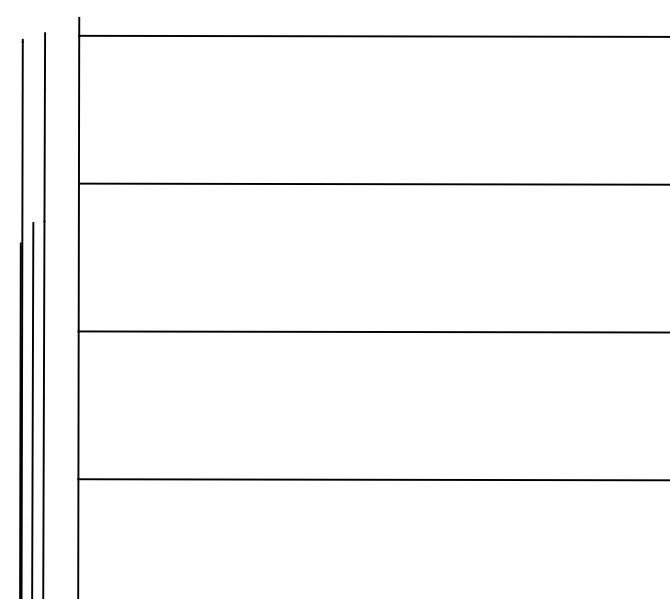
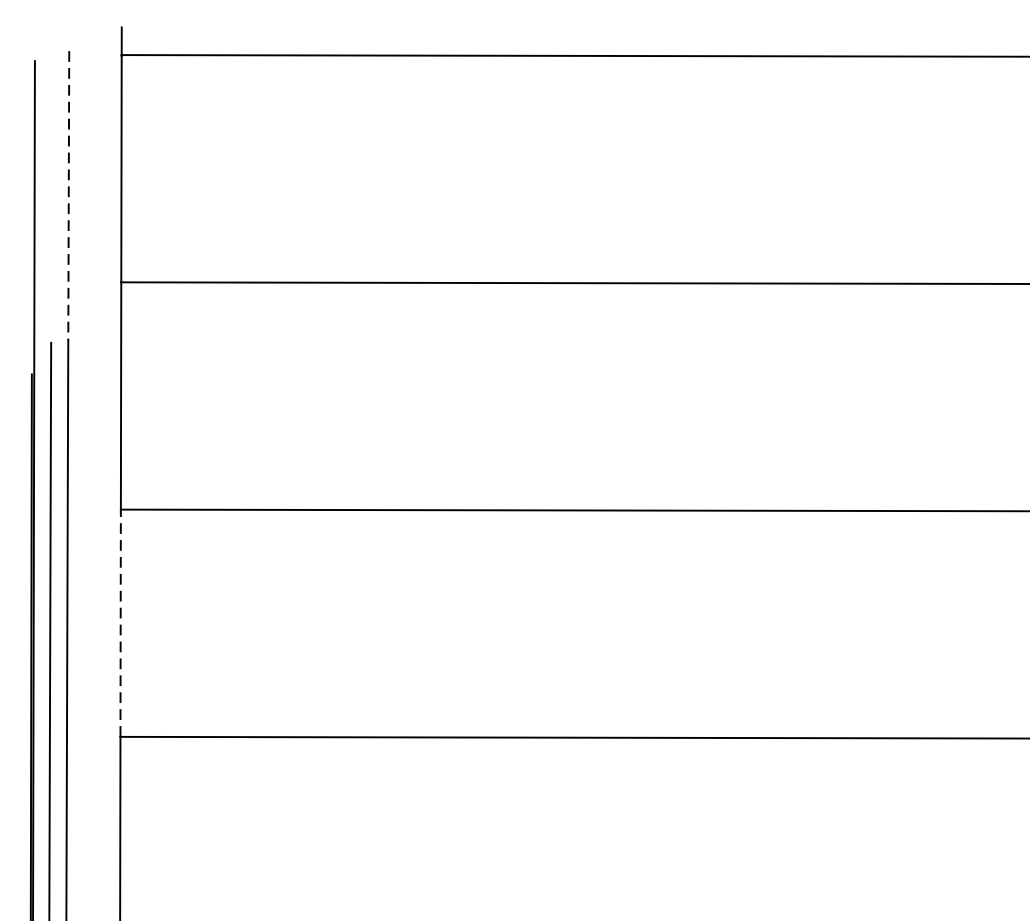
line: (44, 127) -> (68, 196), solid -> dashed
line: (78, 405) -> (120, 623), solid -> dashed

